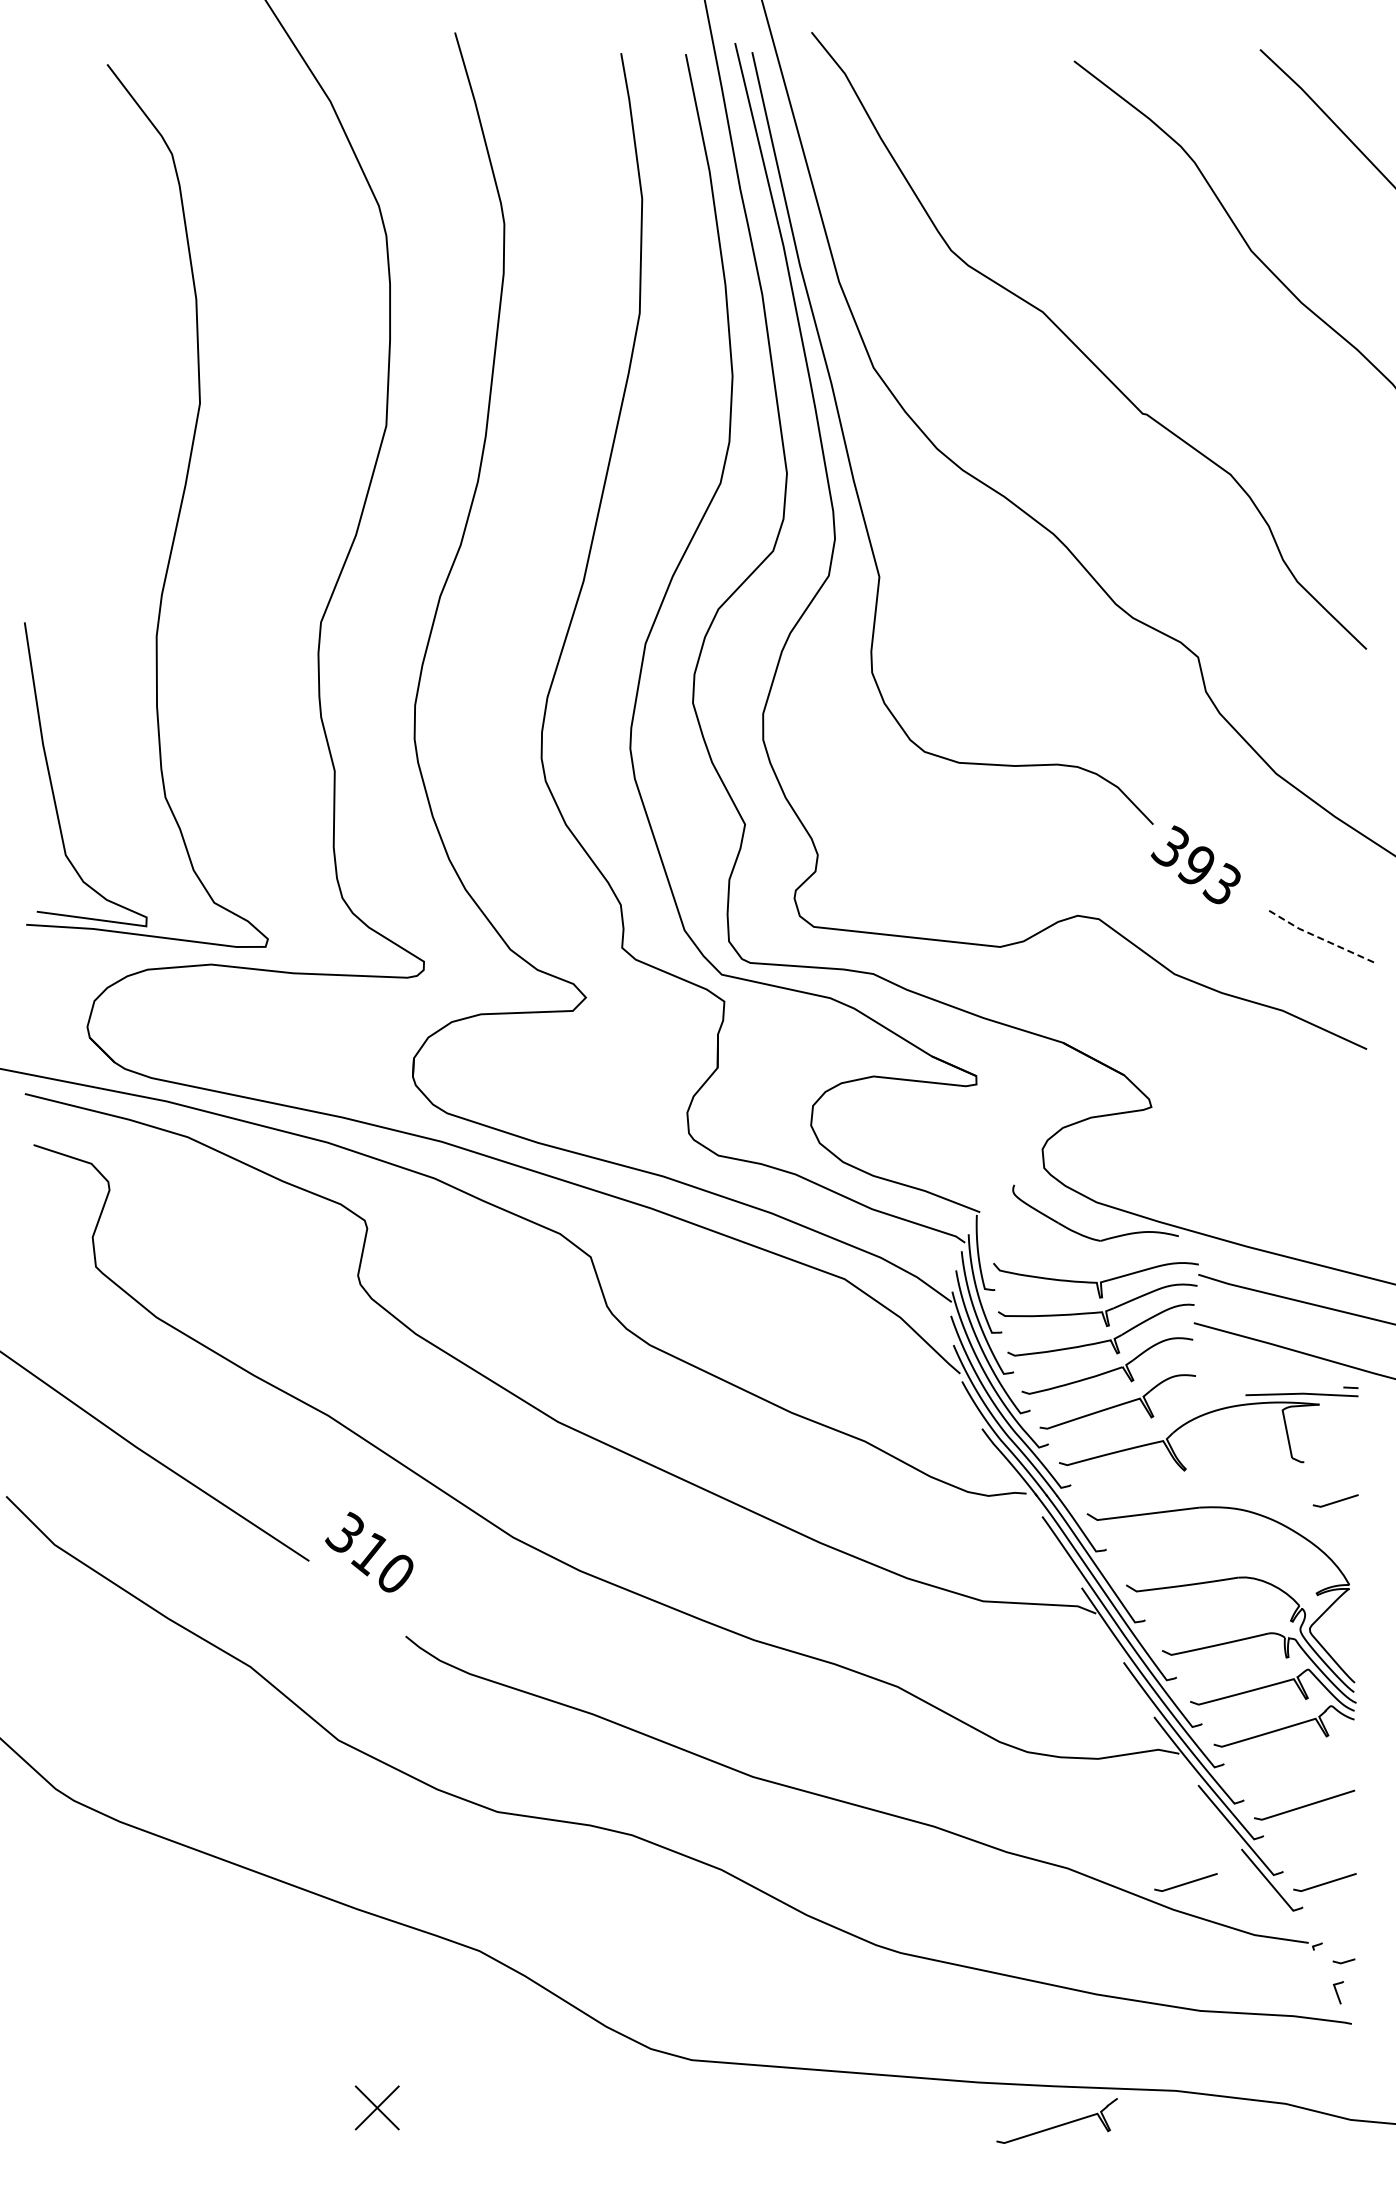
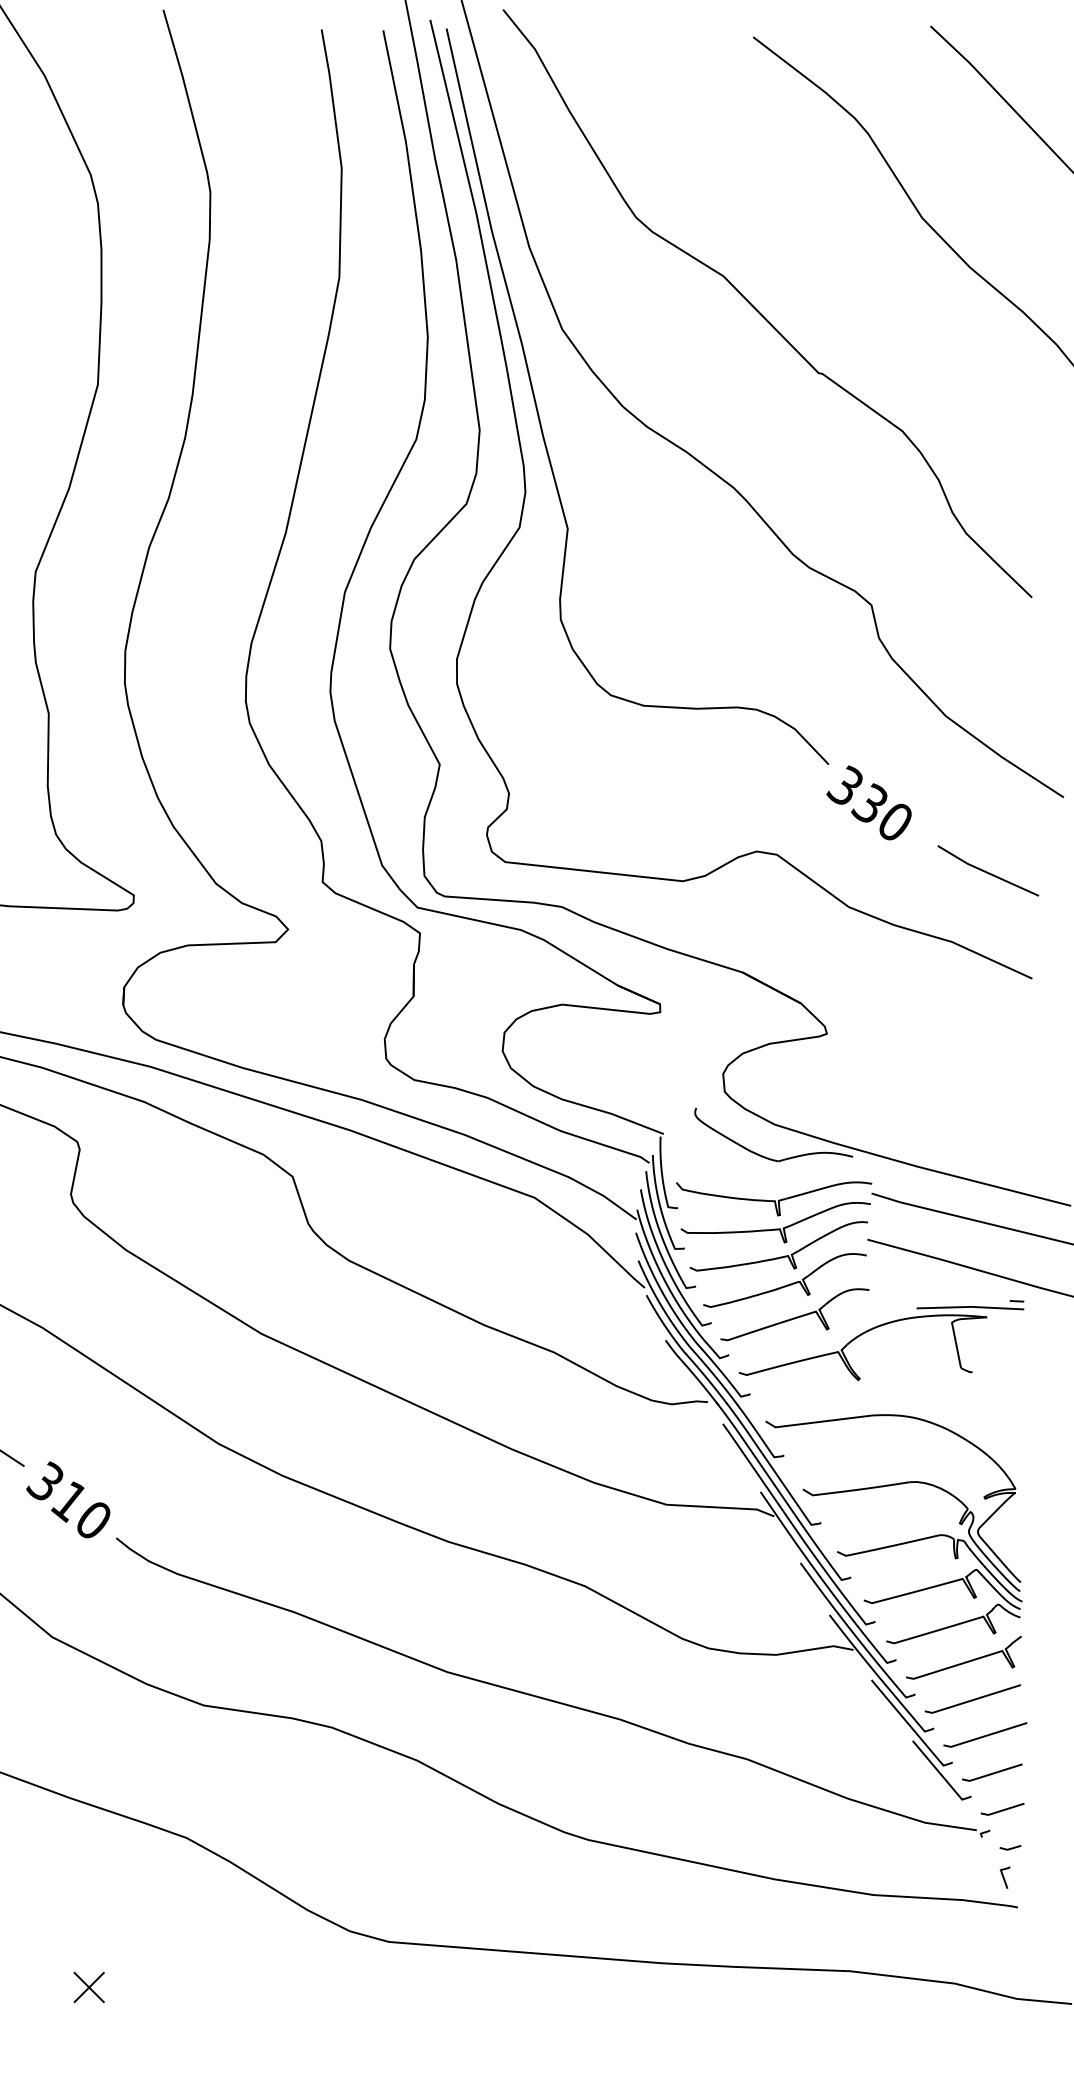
text: (1208, 874) -> (881, 812), 393 -> 330
line: (1318, 937) -> (986, 872), dashed -> solid
curve: (1335, 1501) -> (1002, 1809), moved
text: (369, 1551) -> (68, 1499), moved
curve: (1318, 1842) -> (986, 1734), added
curve: (1185, 1882) -> (859, 1772), removed
part: (376, 2107) -> (88, 1987), size x0.71
curve: (1059, 2124) -> (966, 1661), moved

